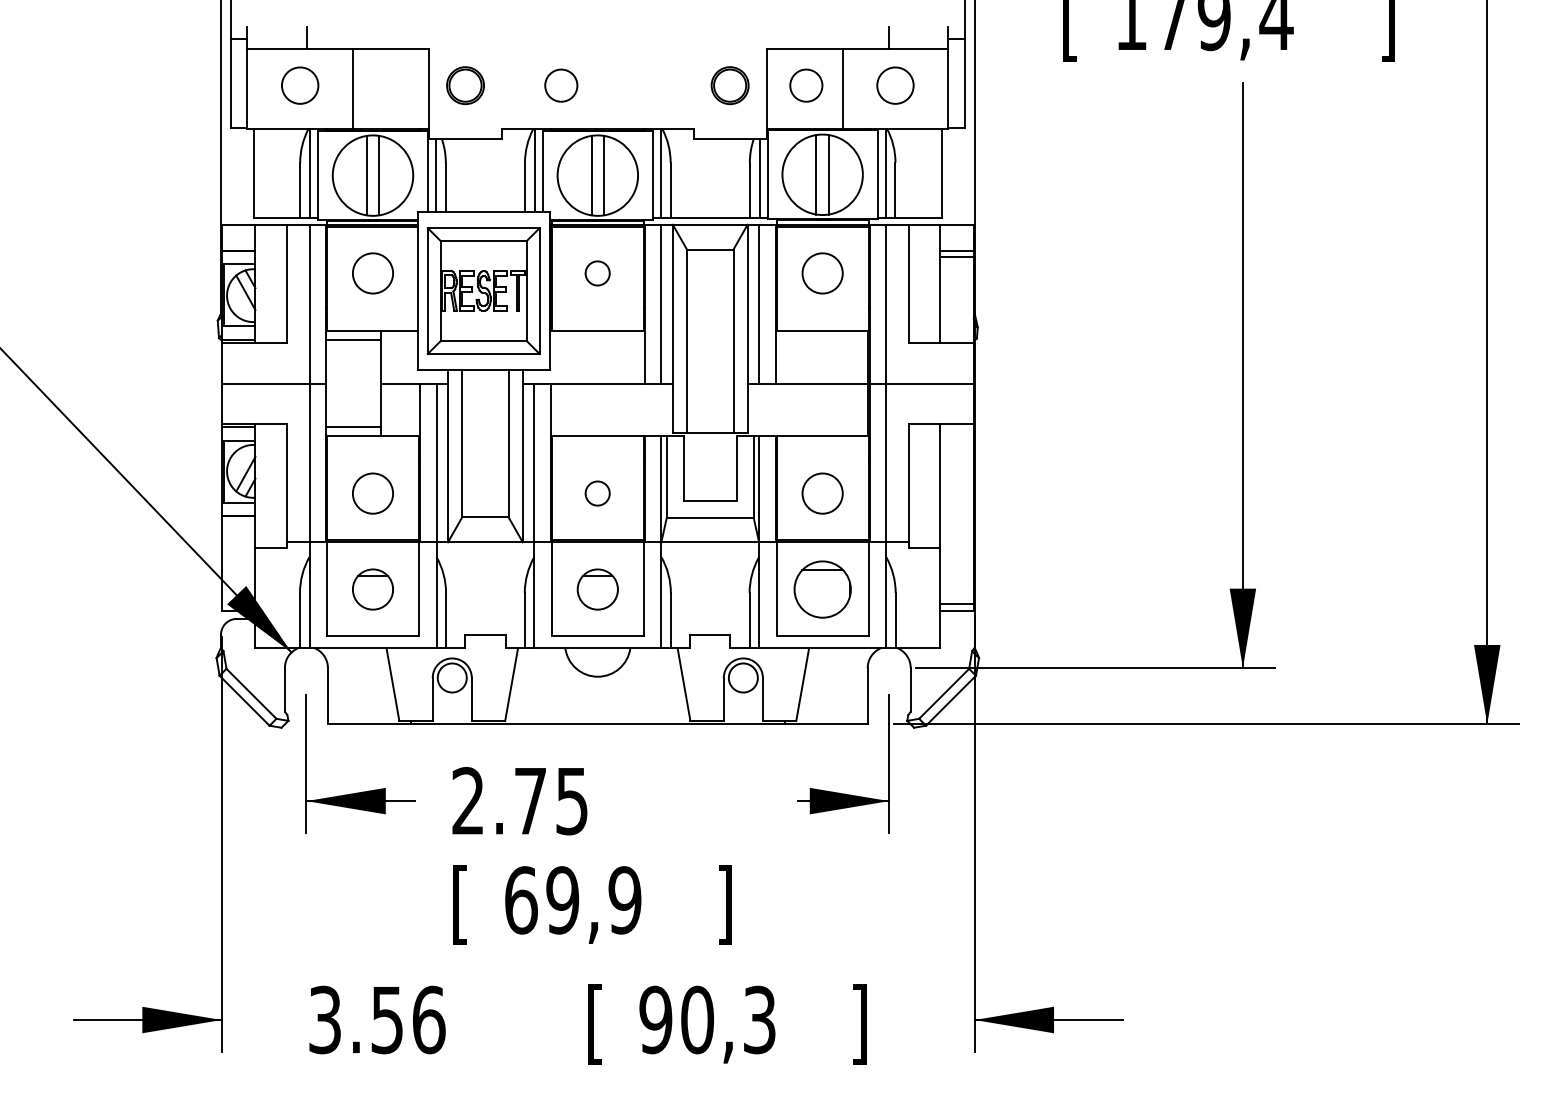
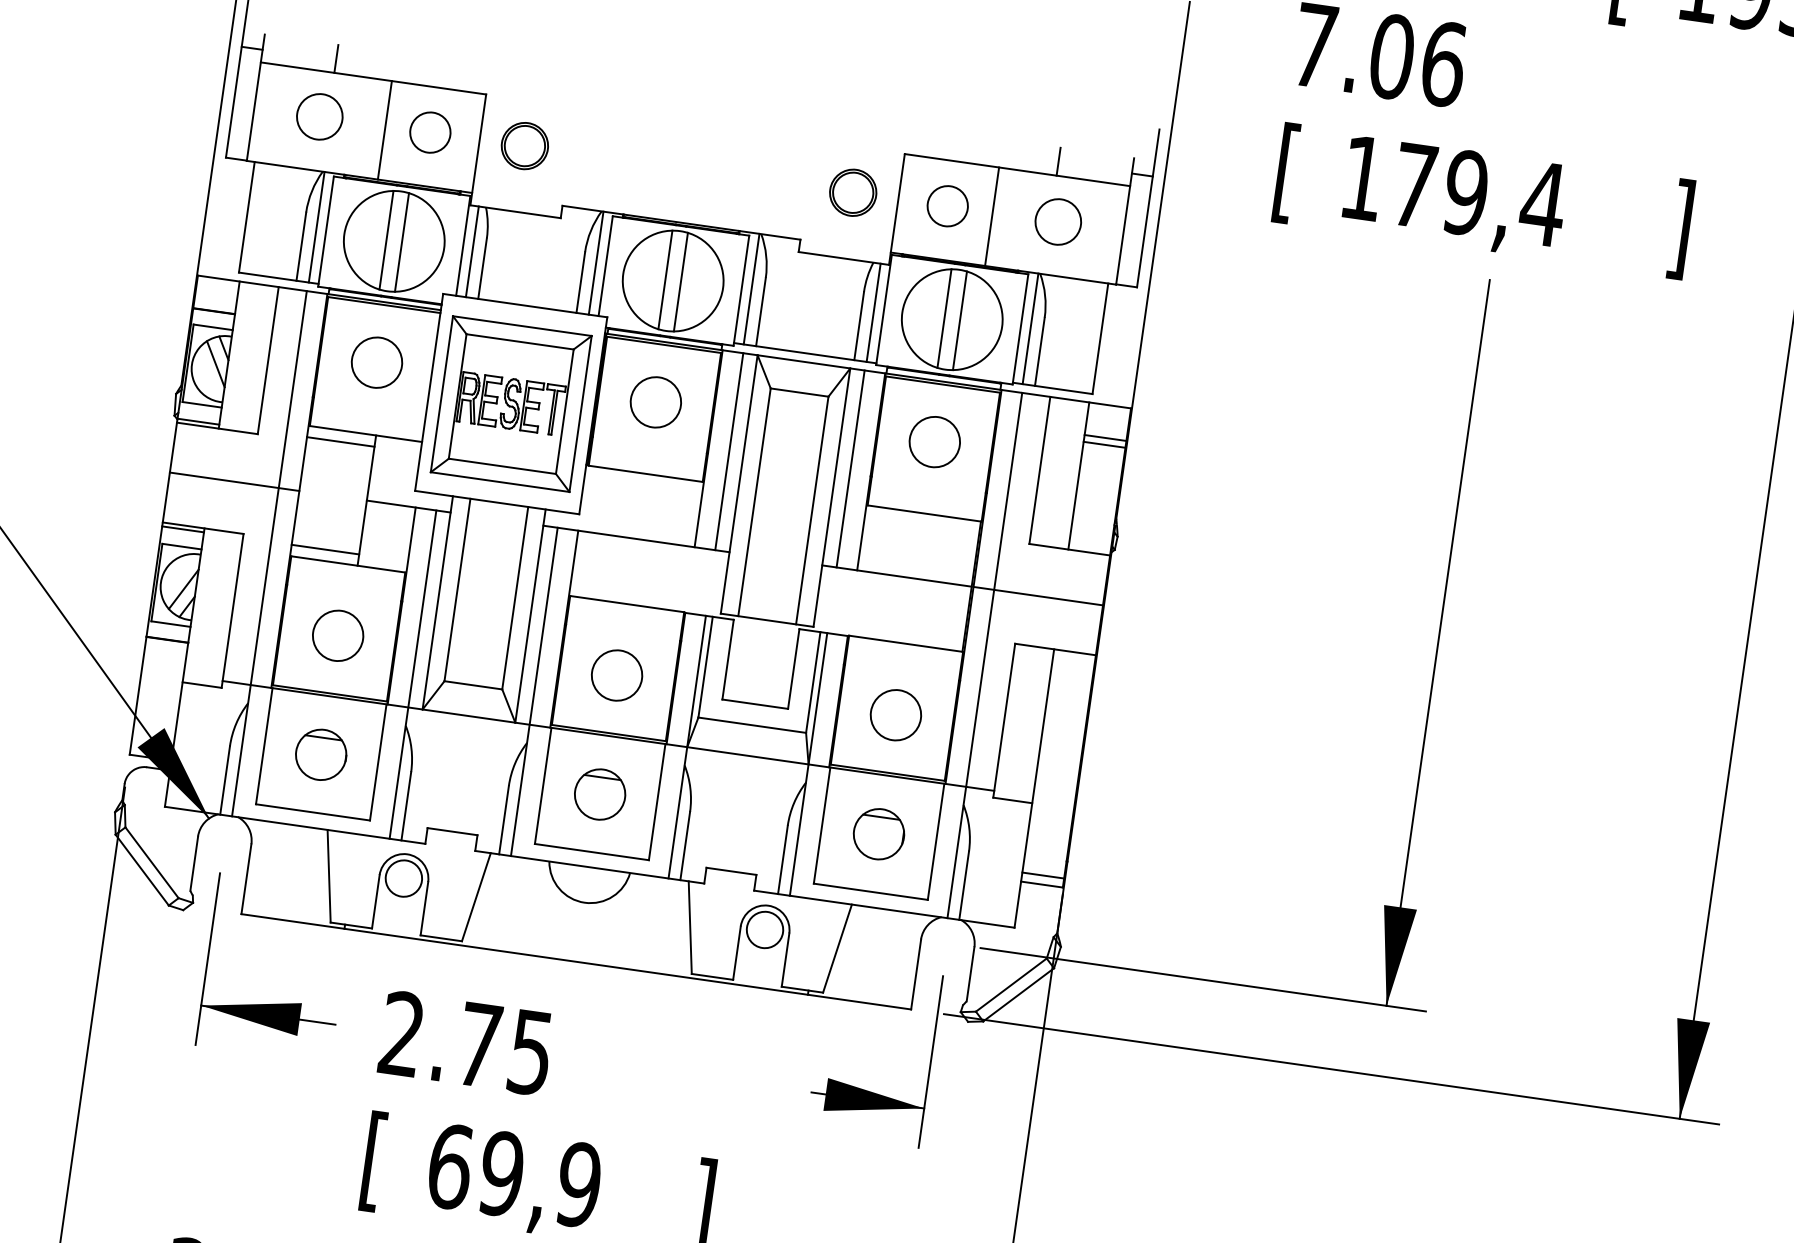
circle: (561, 85) -> (430, 132), moved
circle: (597, 273) -> (655, 402), size x1.67
circle: (597, 493) -> (616, 675), size x1.67
part: (822, 589) -> (878, 834), size x0.71

